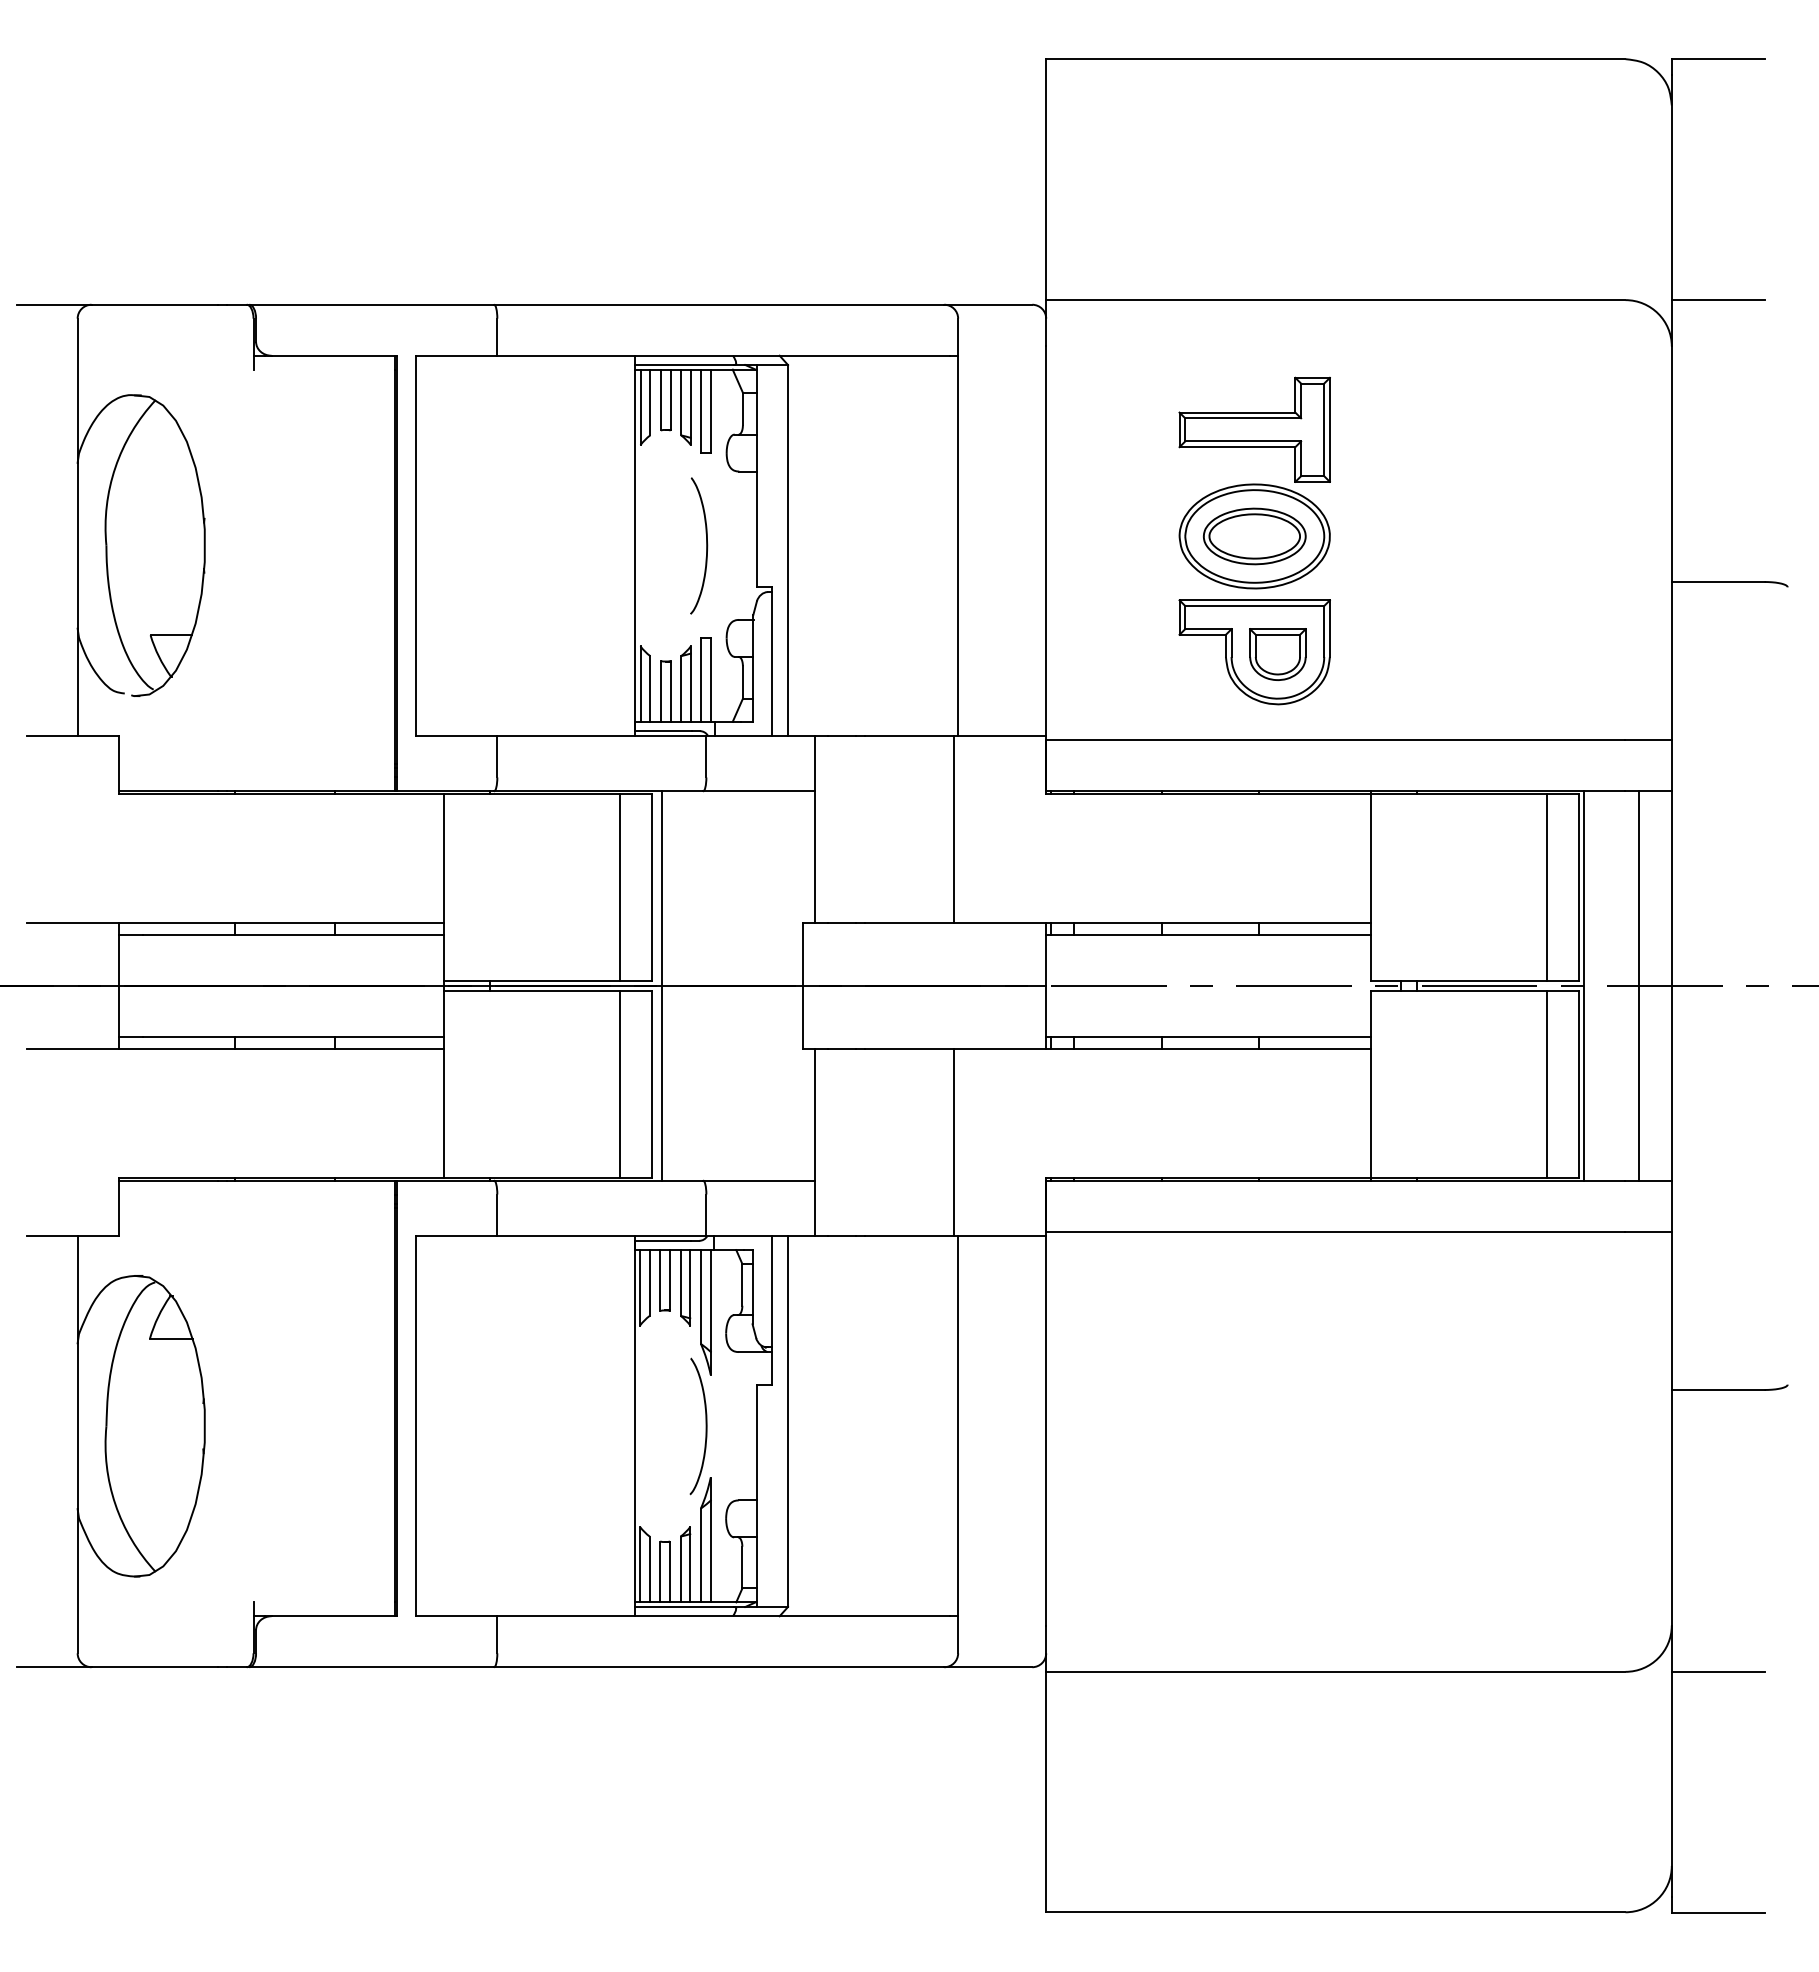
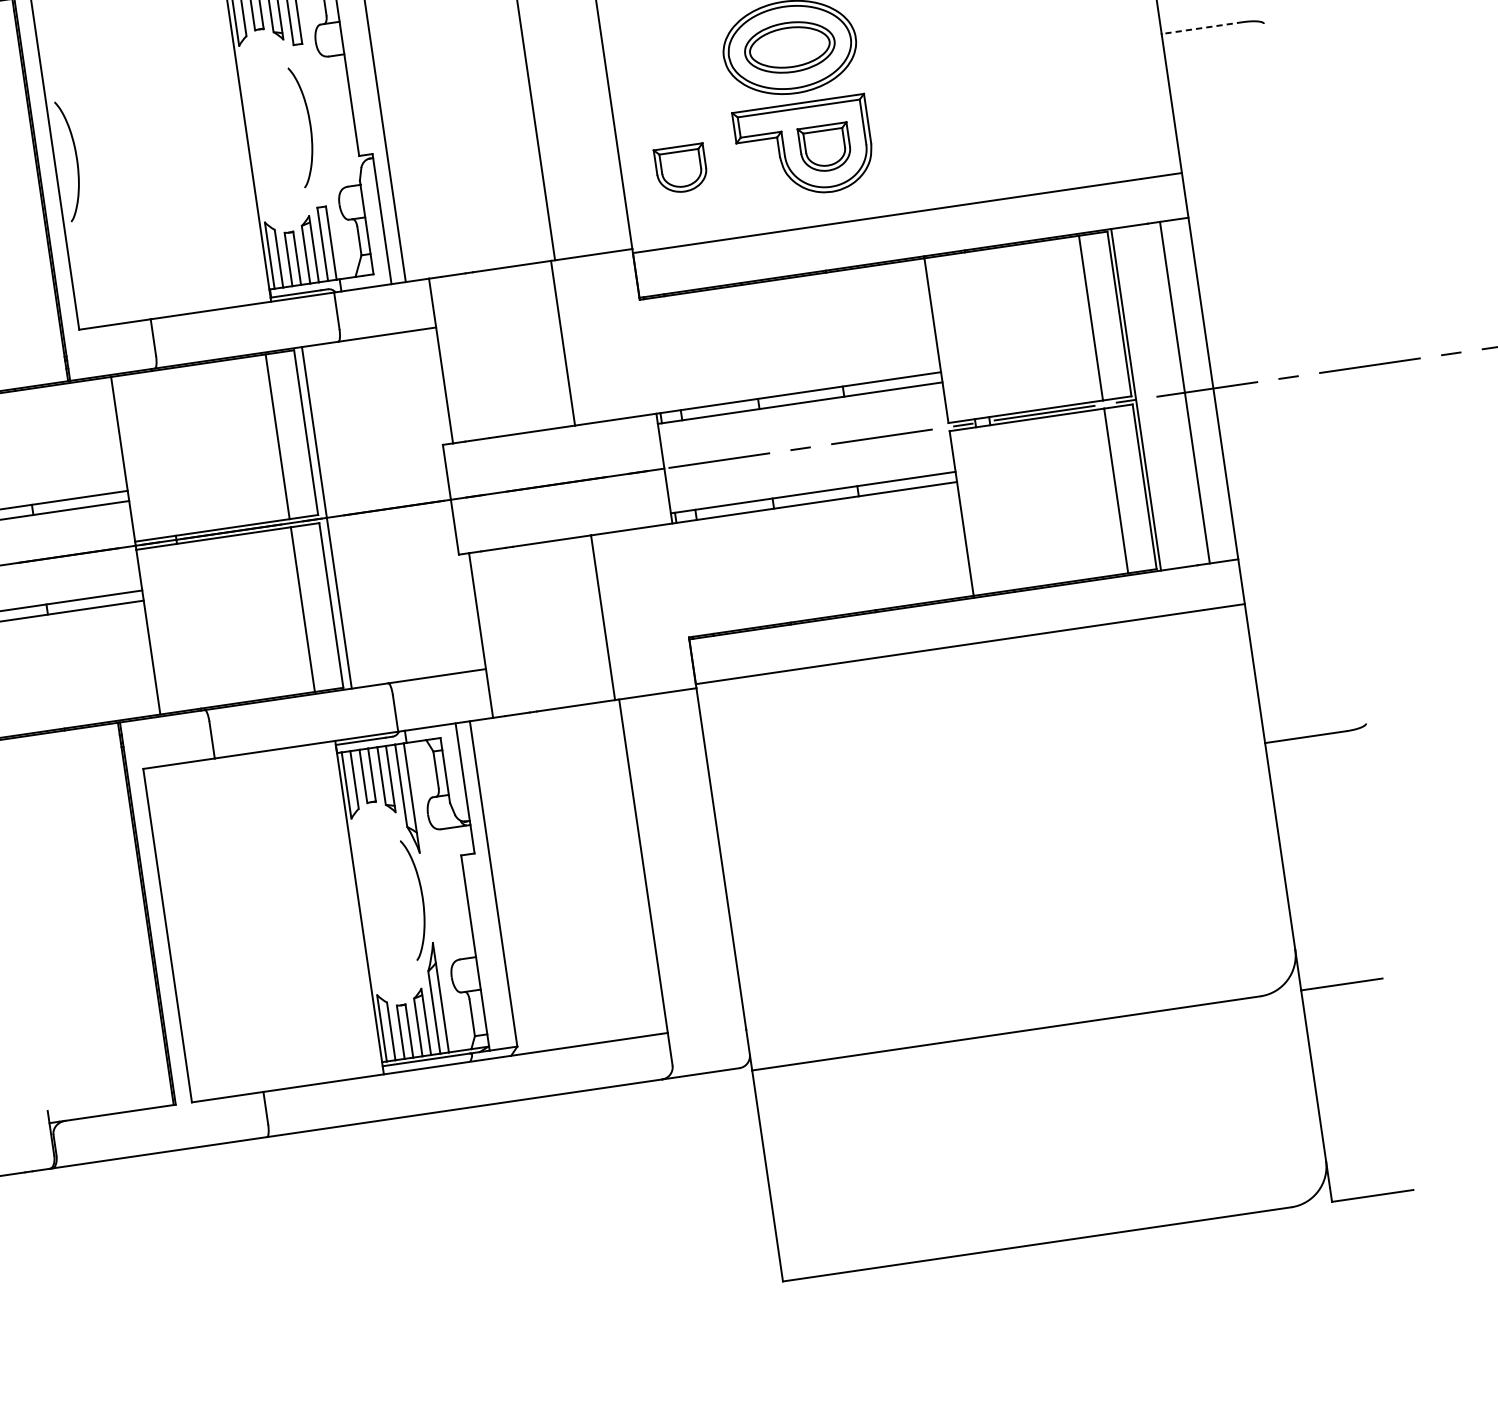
curve: (440, 545) -> (76, 159), added
line: (1717, 581) -> (1201, 27), solid -> dashed
part: (1113, 654) -> (681, 169), added

